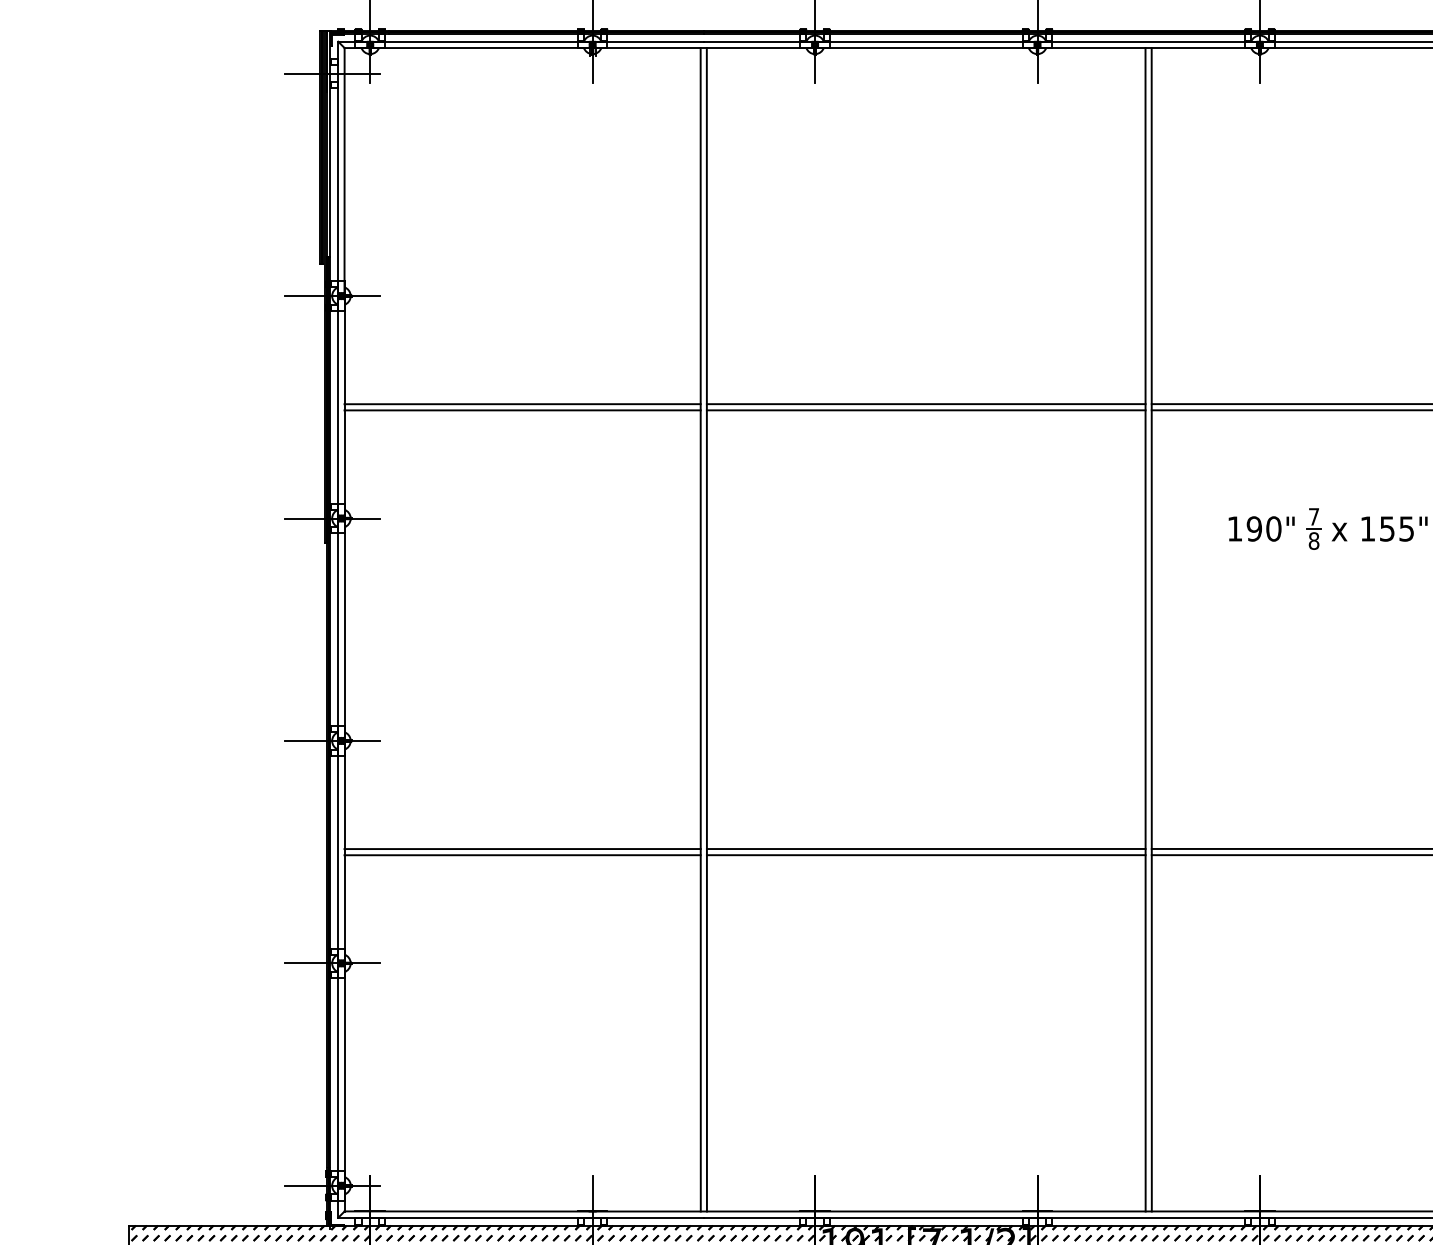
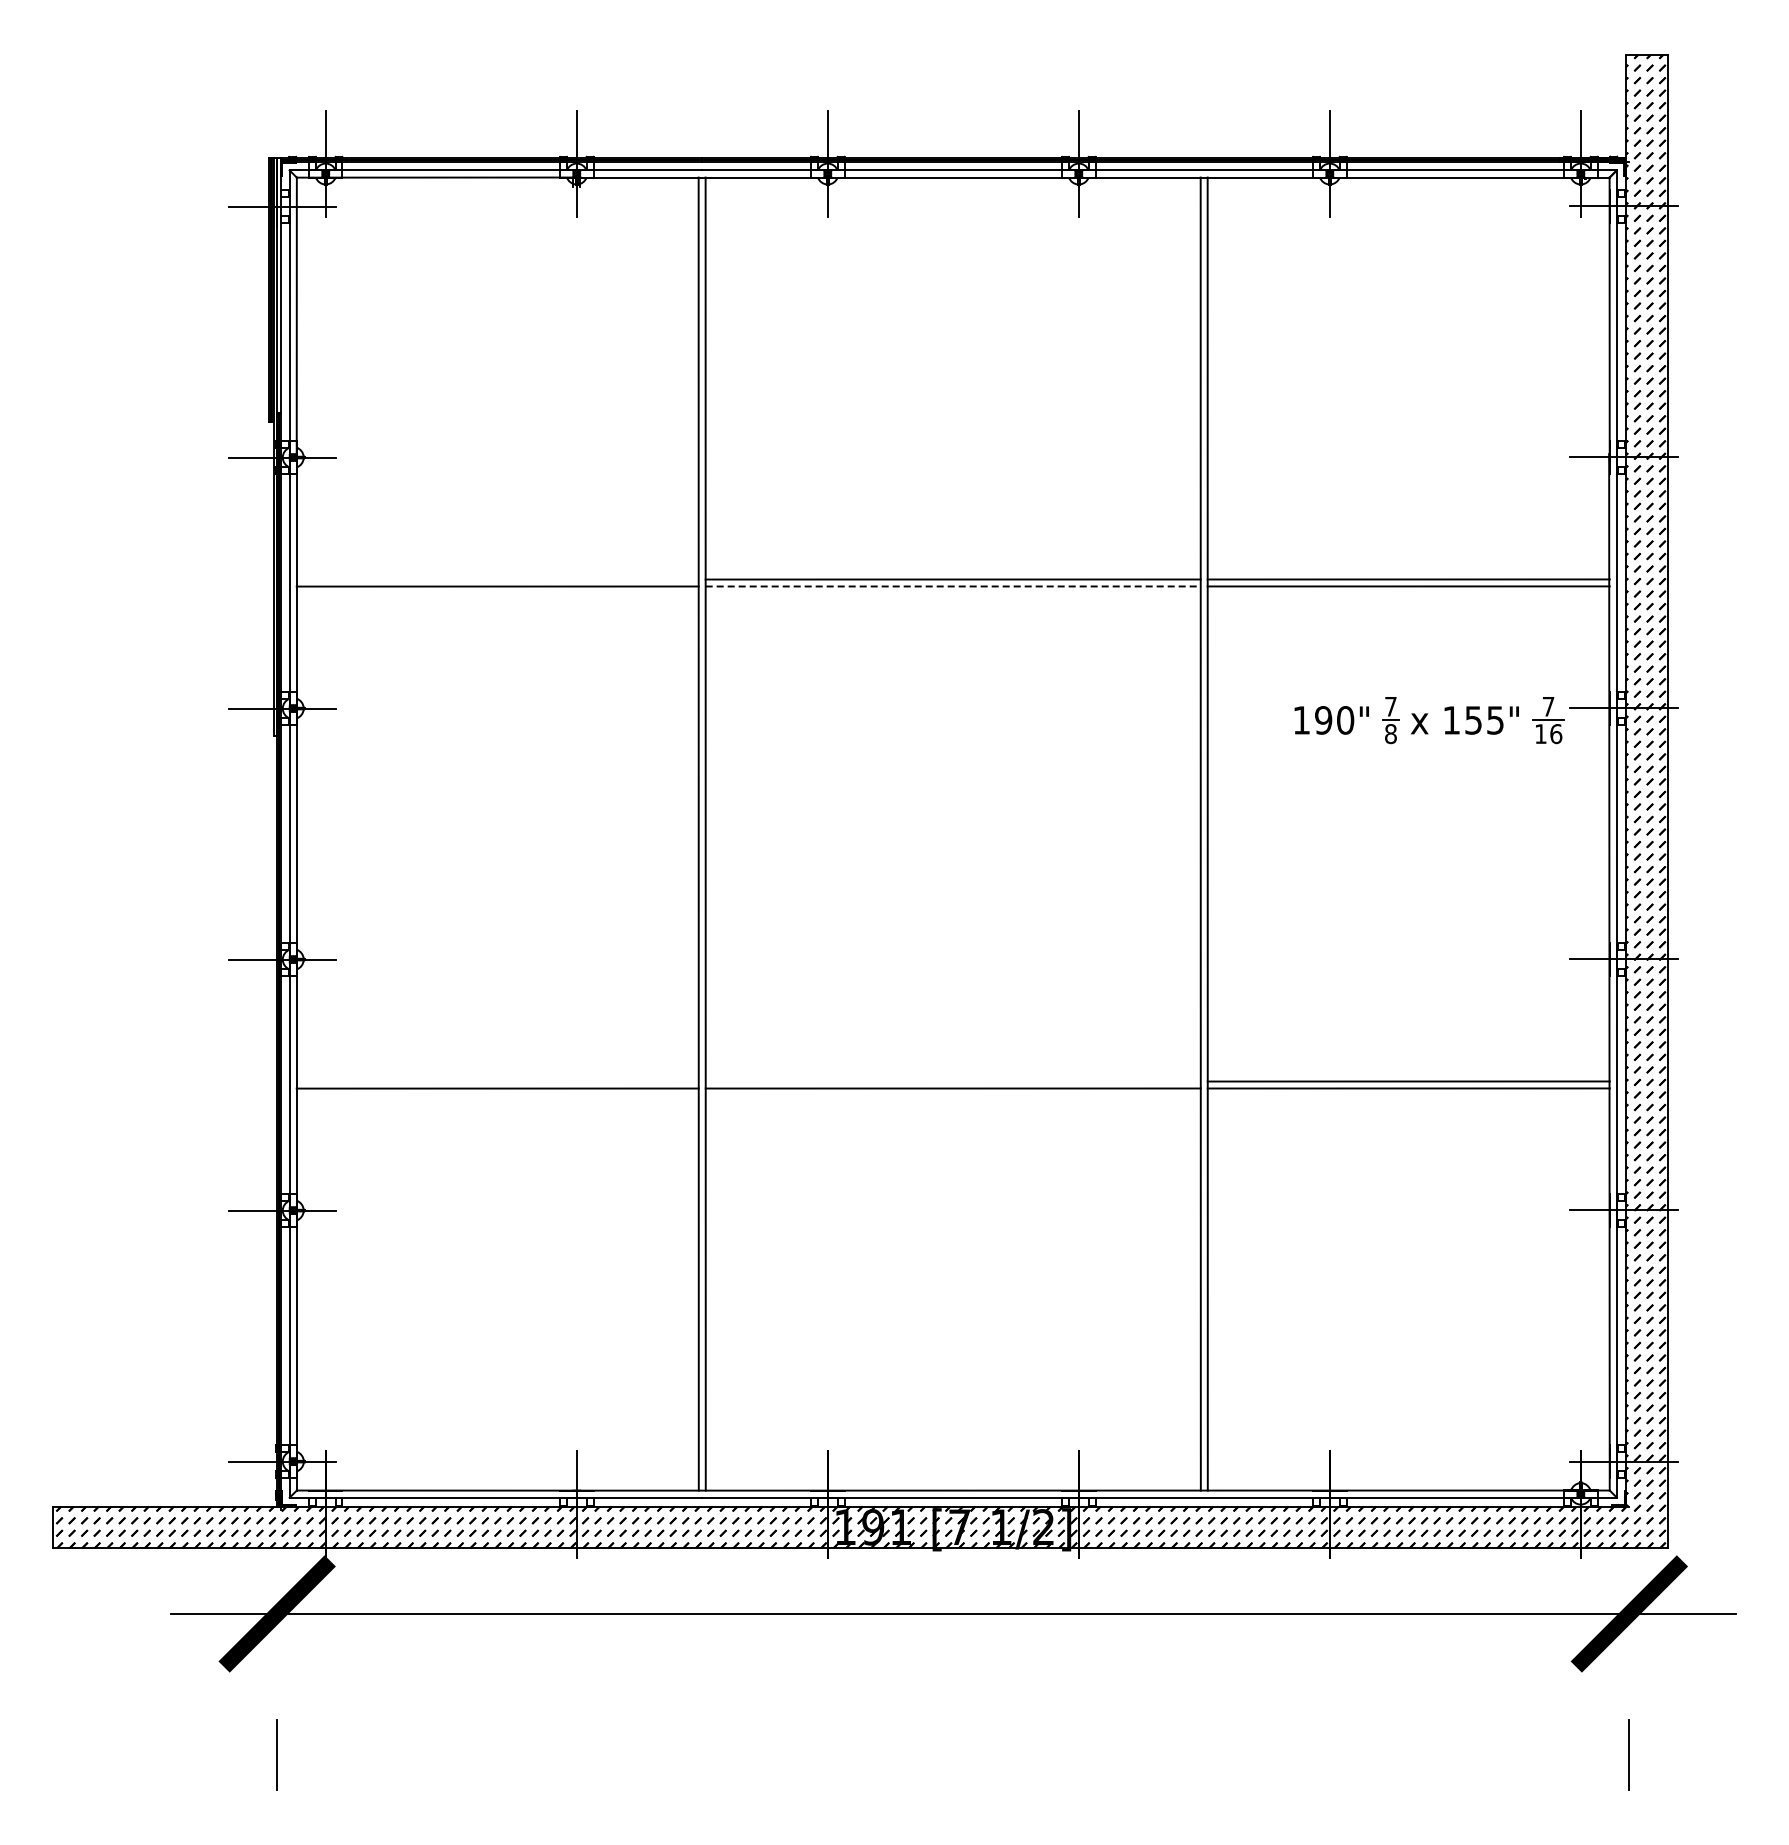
line: (522, 404) -> (497, 579), removed
line: (926, 410) -> (953, 586), solid -> dashed
line: (522, 848) -> (497, 1081), removed
line: (925, 848) -> (952, 1081), removed

